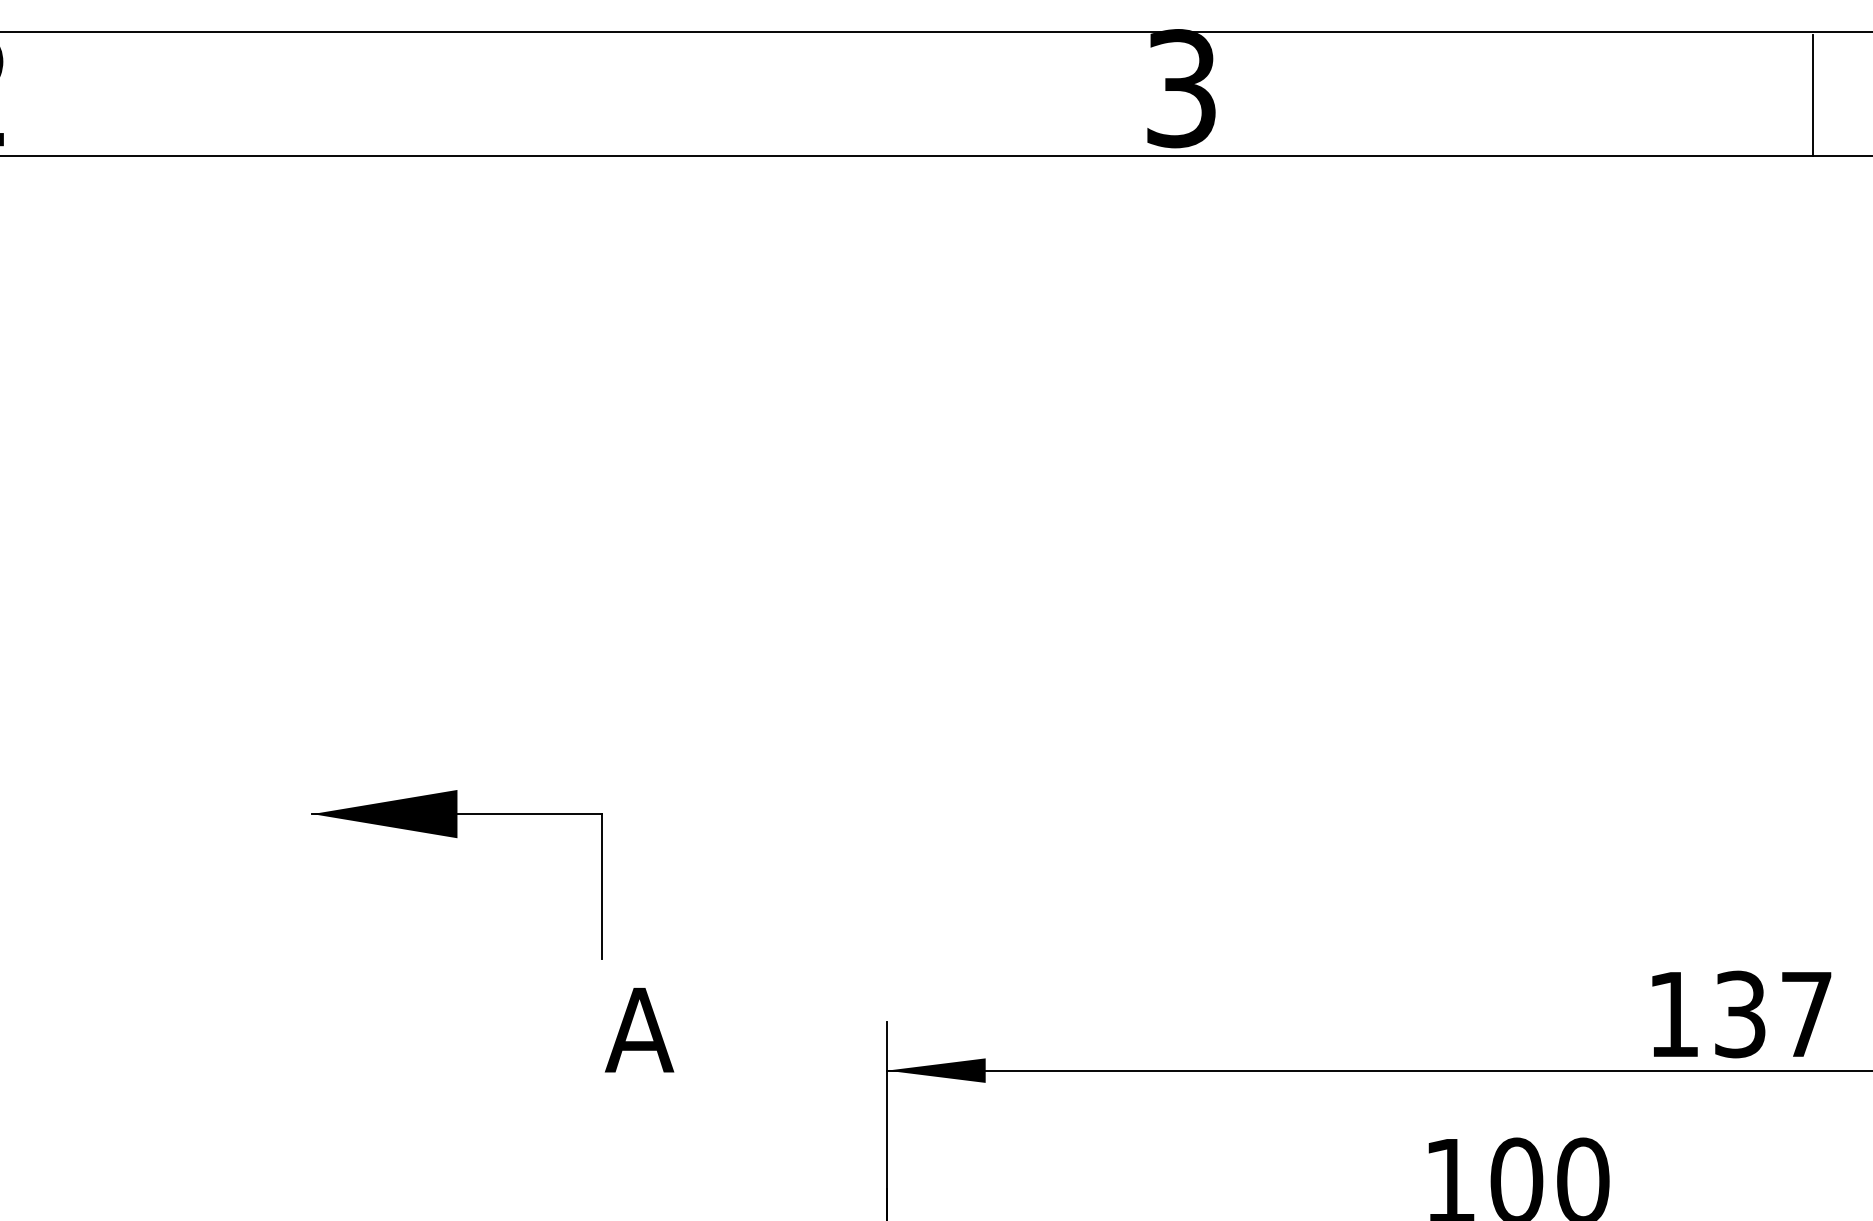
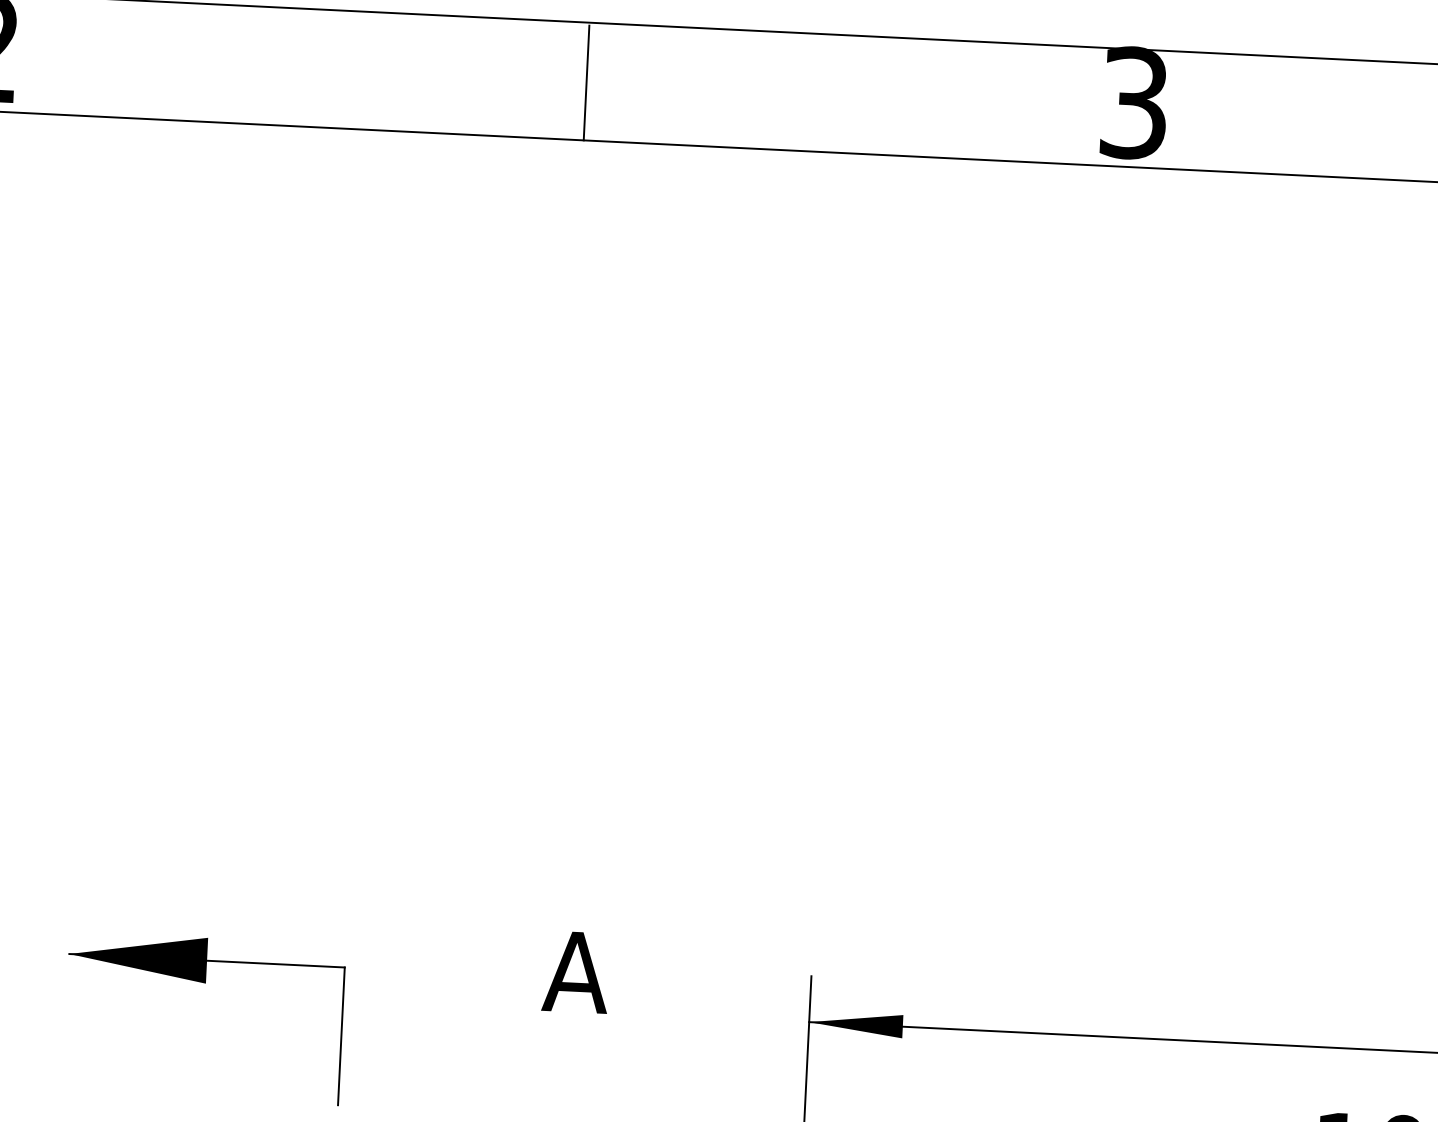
line: (604, 95) -> (586, 82), added
part: (456, 837) -> (205, 982), moved

